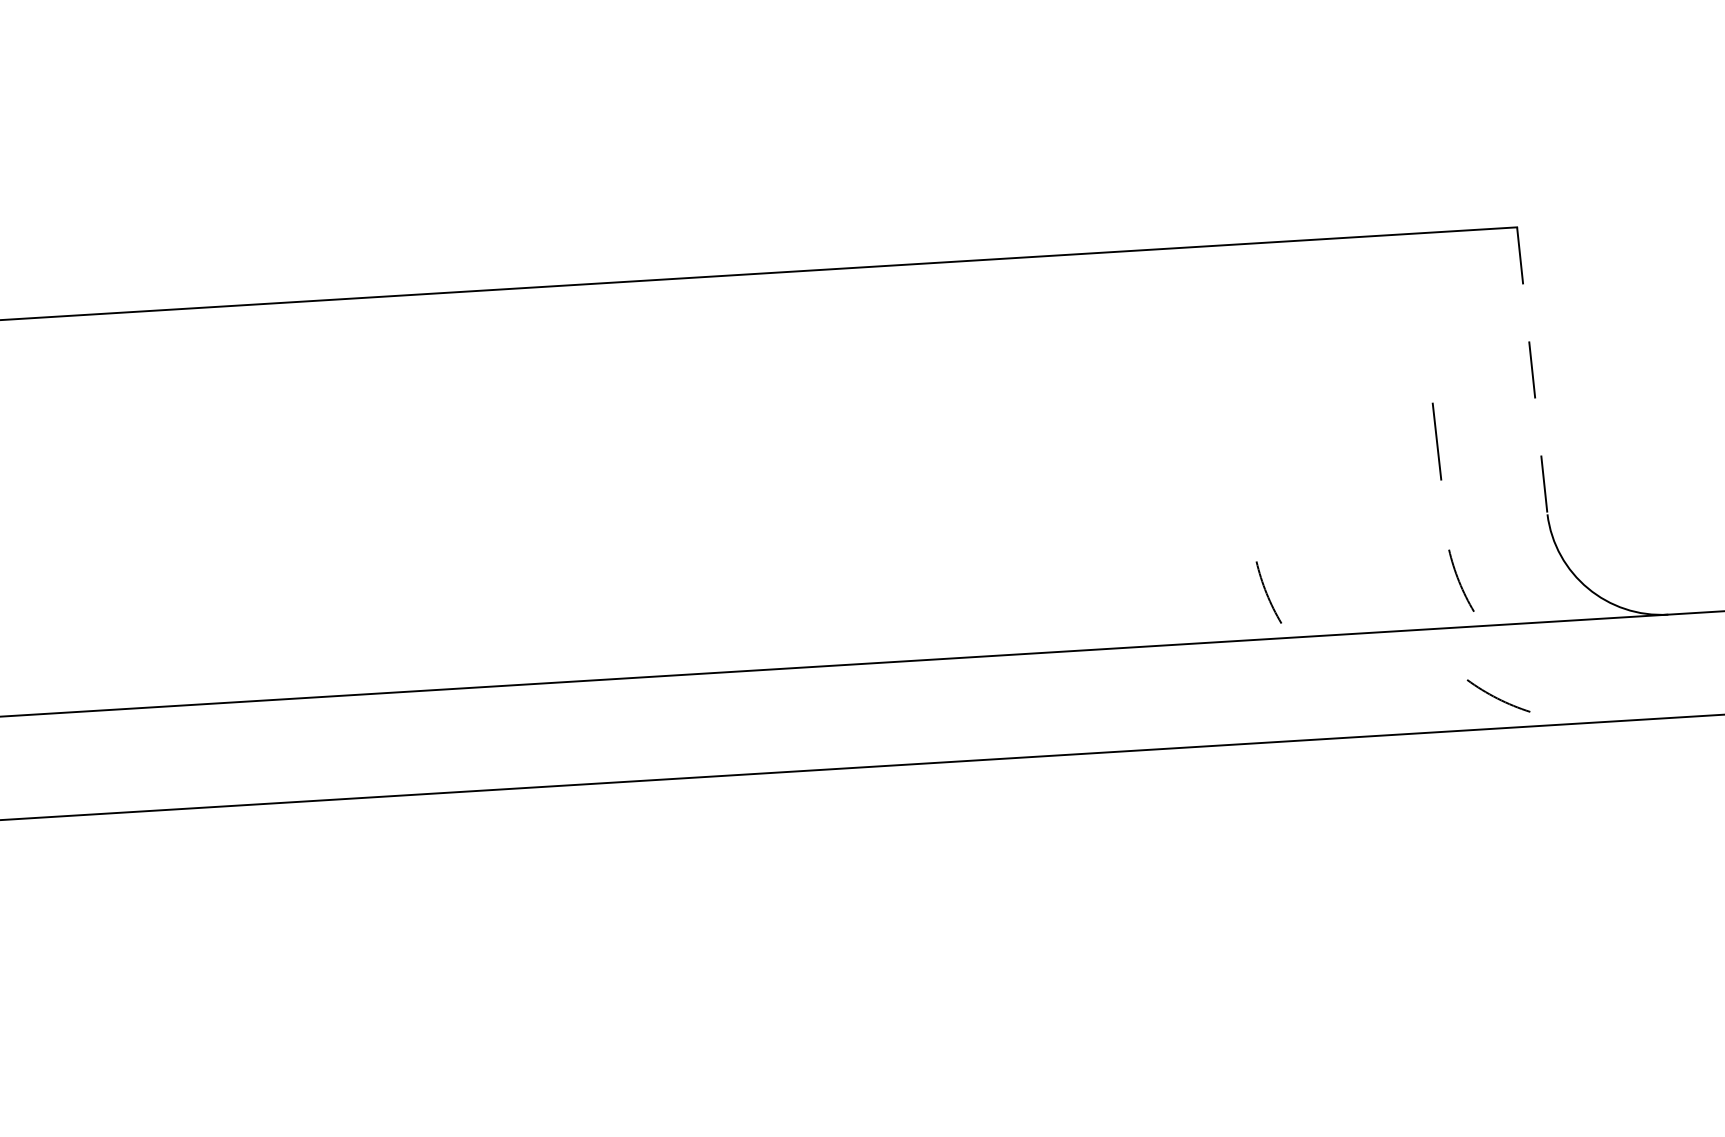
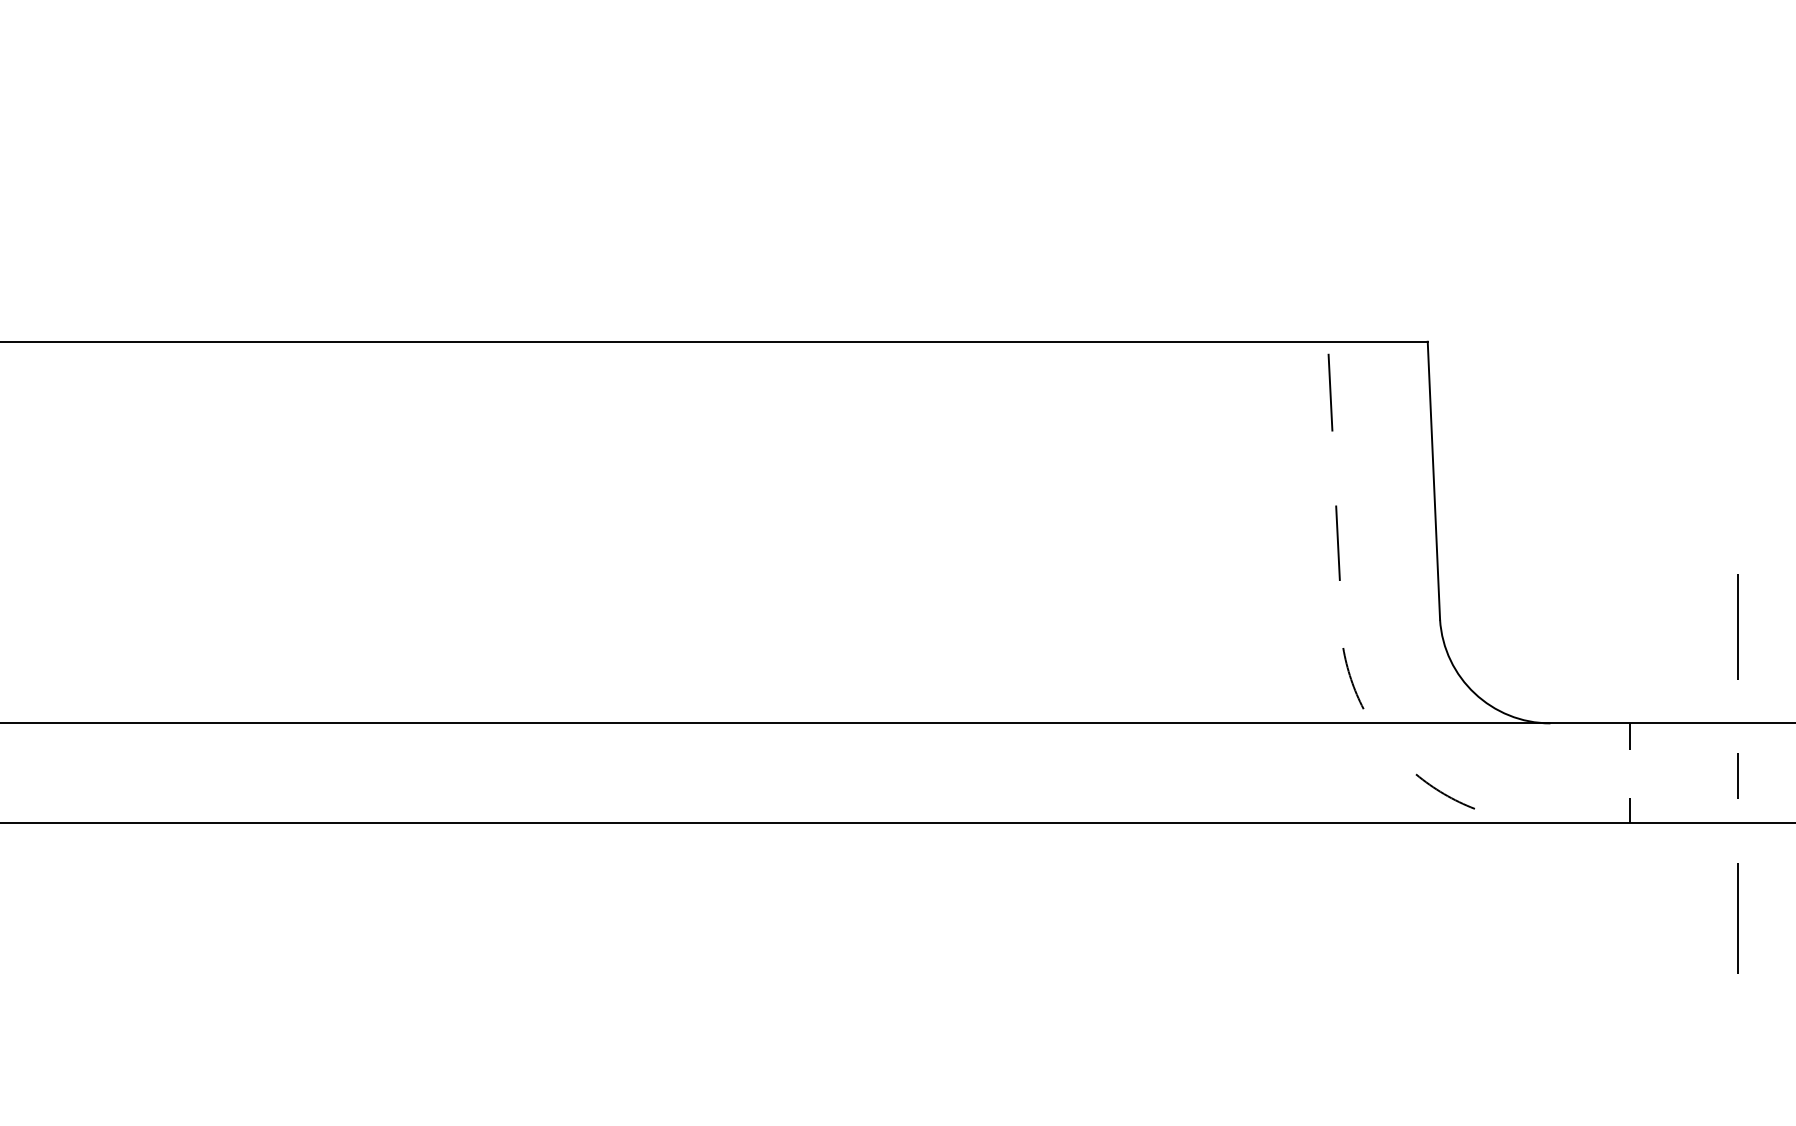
line: (1419, 286) -> (1330, 392), added
line: (1531, 371) -> (1433, 481), dashed -> solid
arc: (1268, 593) -> (1166, 679), removed
arc: (1496, 696) -> (1443, 792), moved

